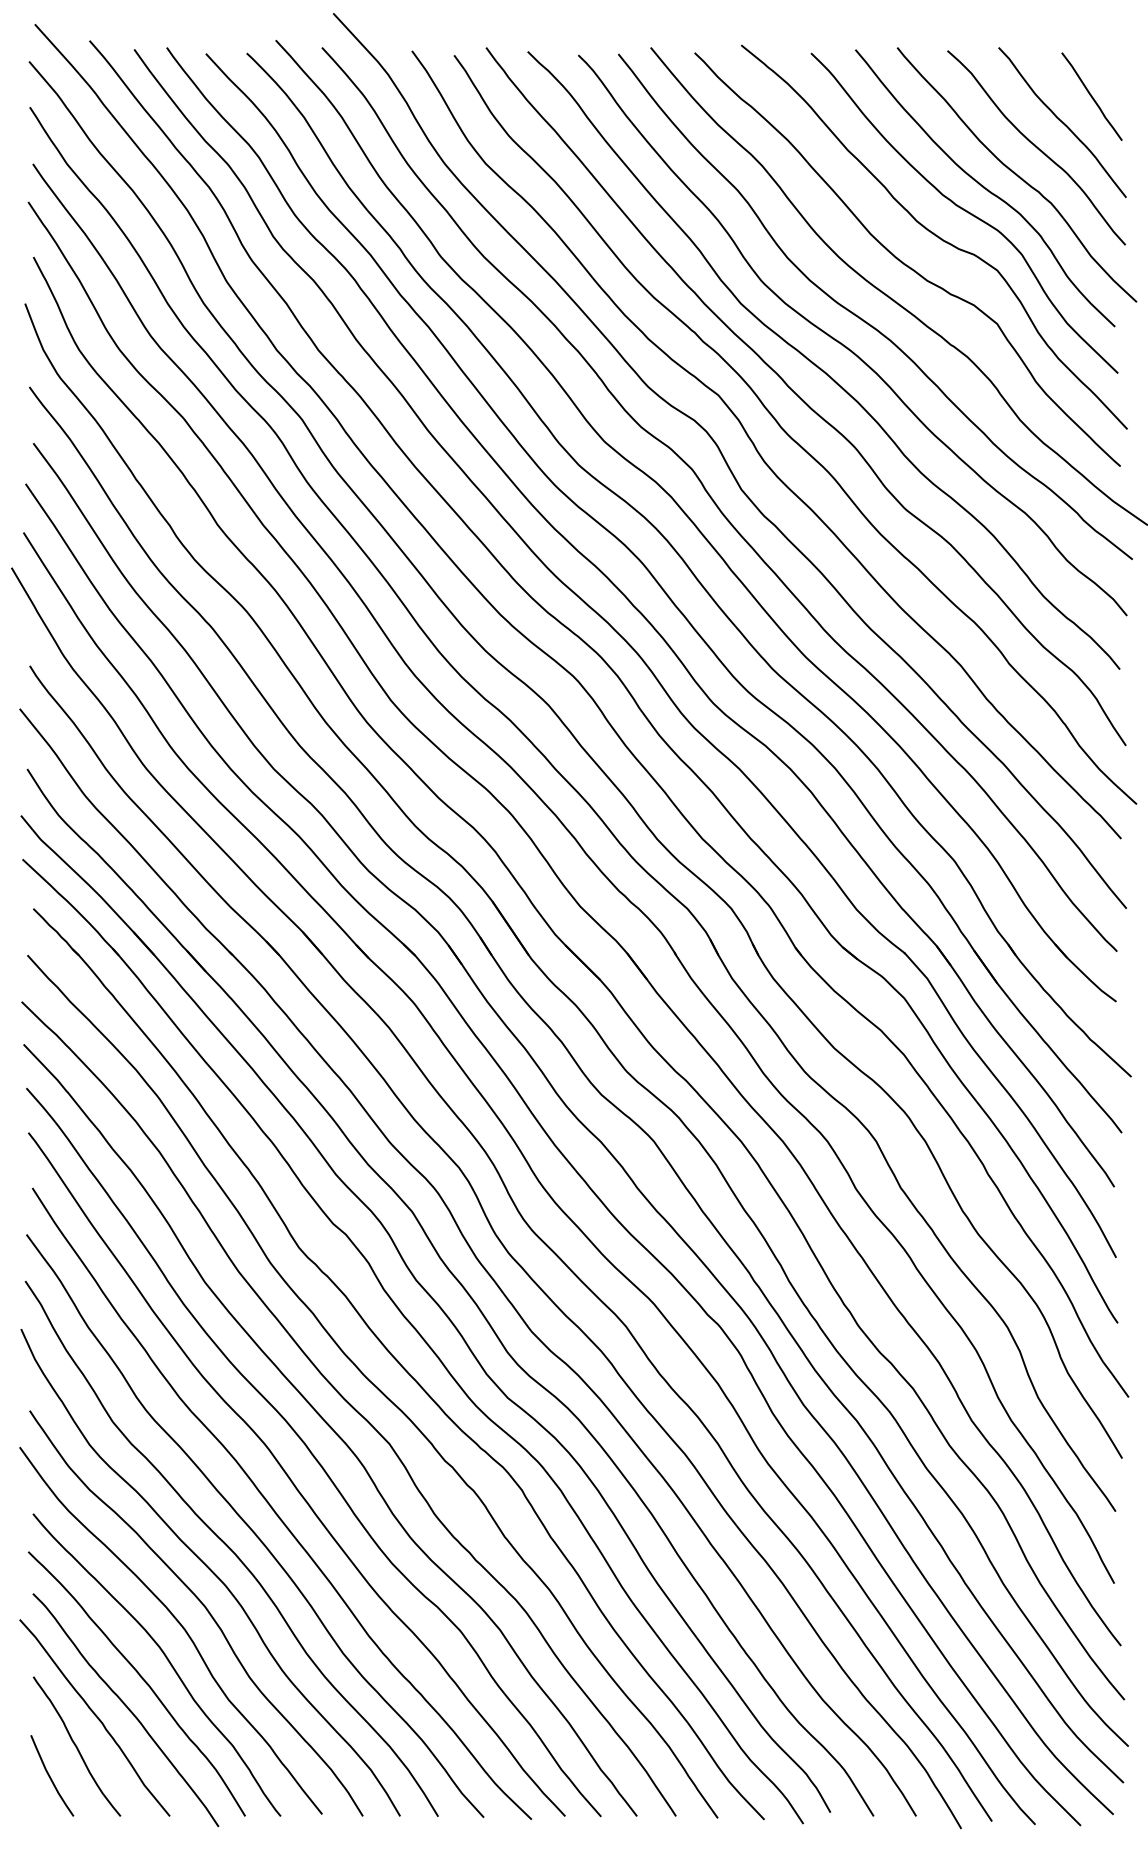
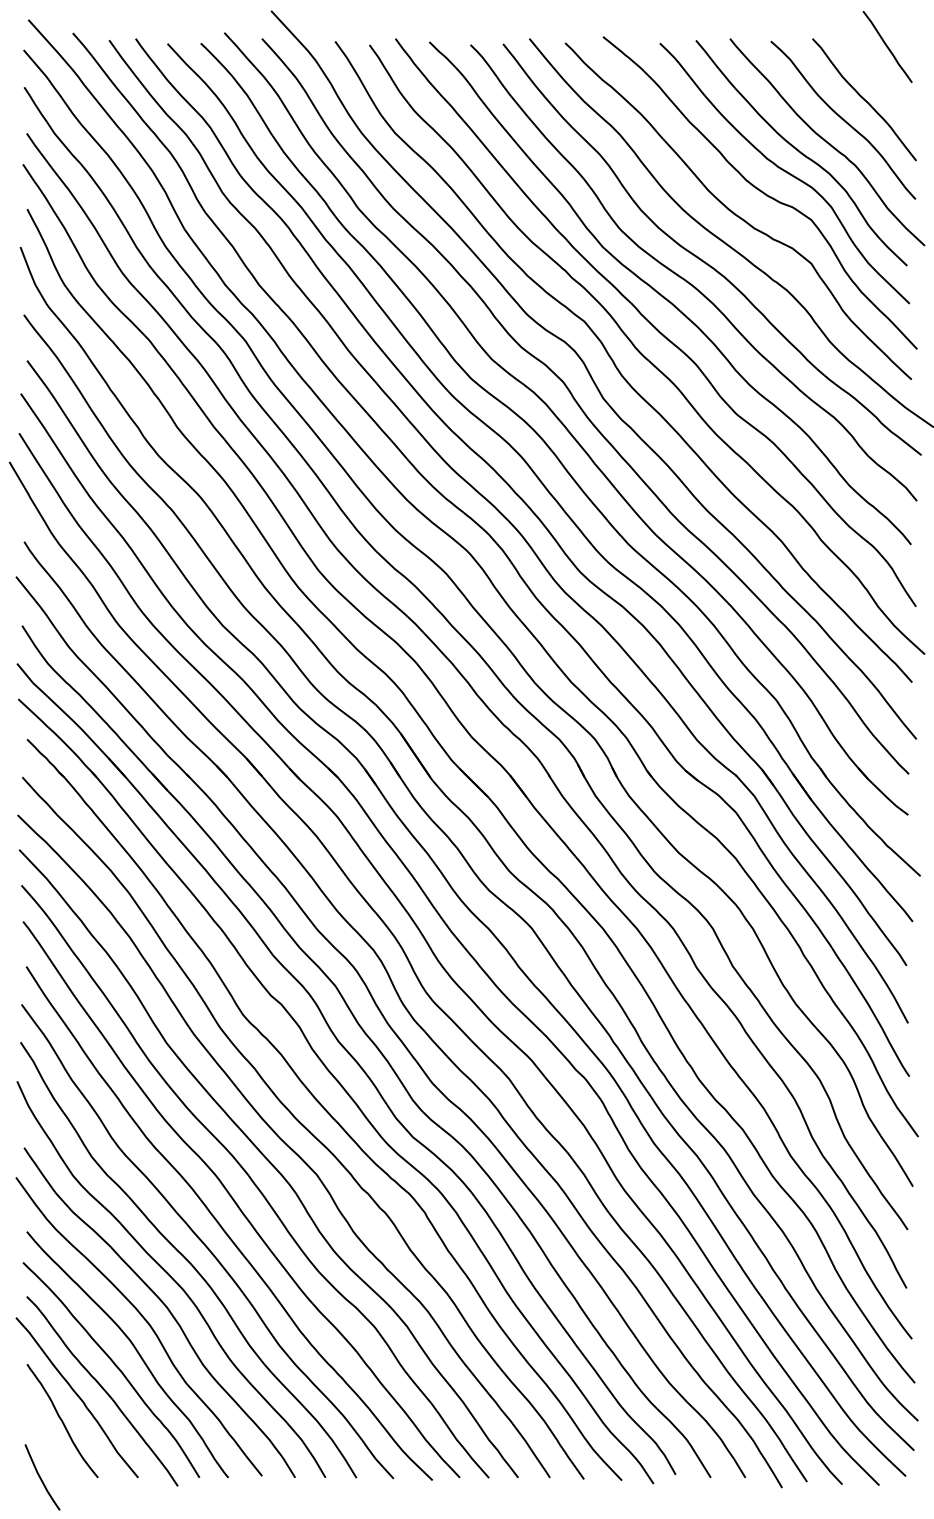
curve: (1091, 96) -> (887, 46), moved
curve: (50, 1775) -> (41, 1477), moved

